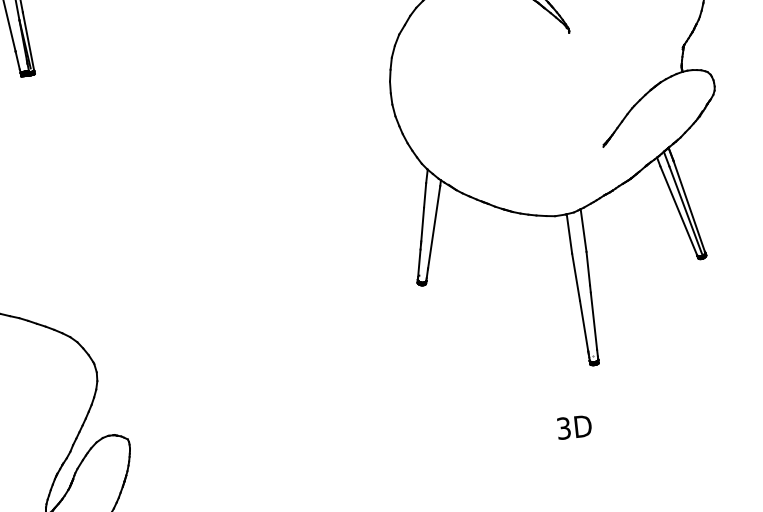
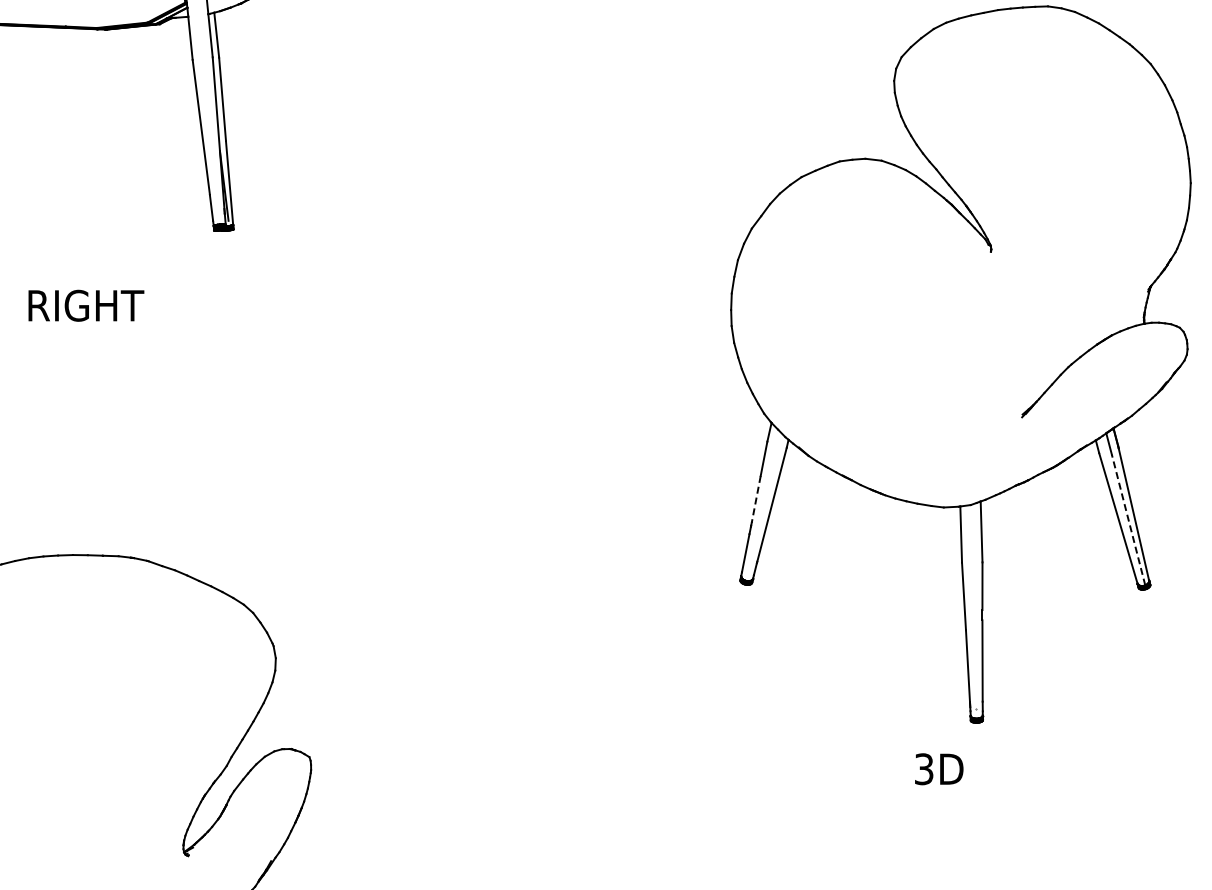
line: (685, 210) -> (1128, 519), solid -> dashed
line: (422, 224) -> (756, 499), solid -> dashed
text: (574, 427) -> (939, 769), moved

